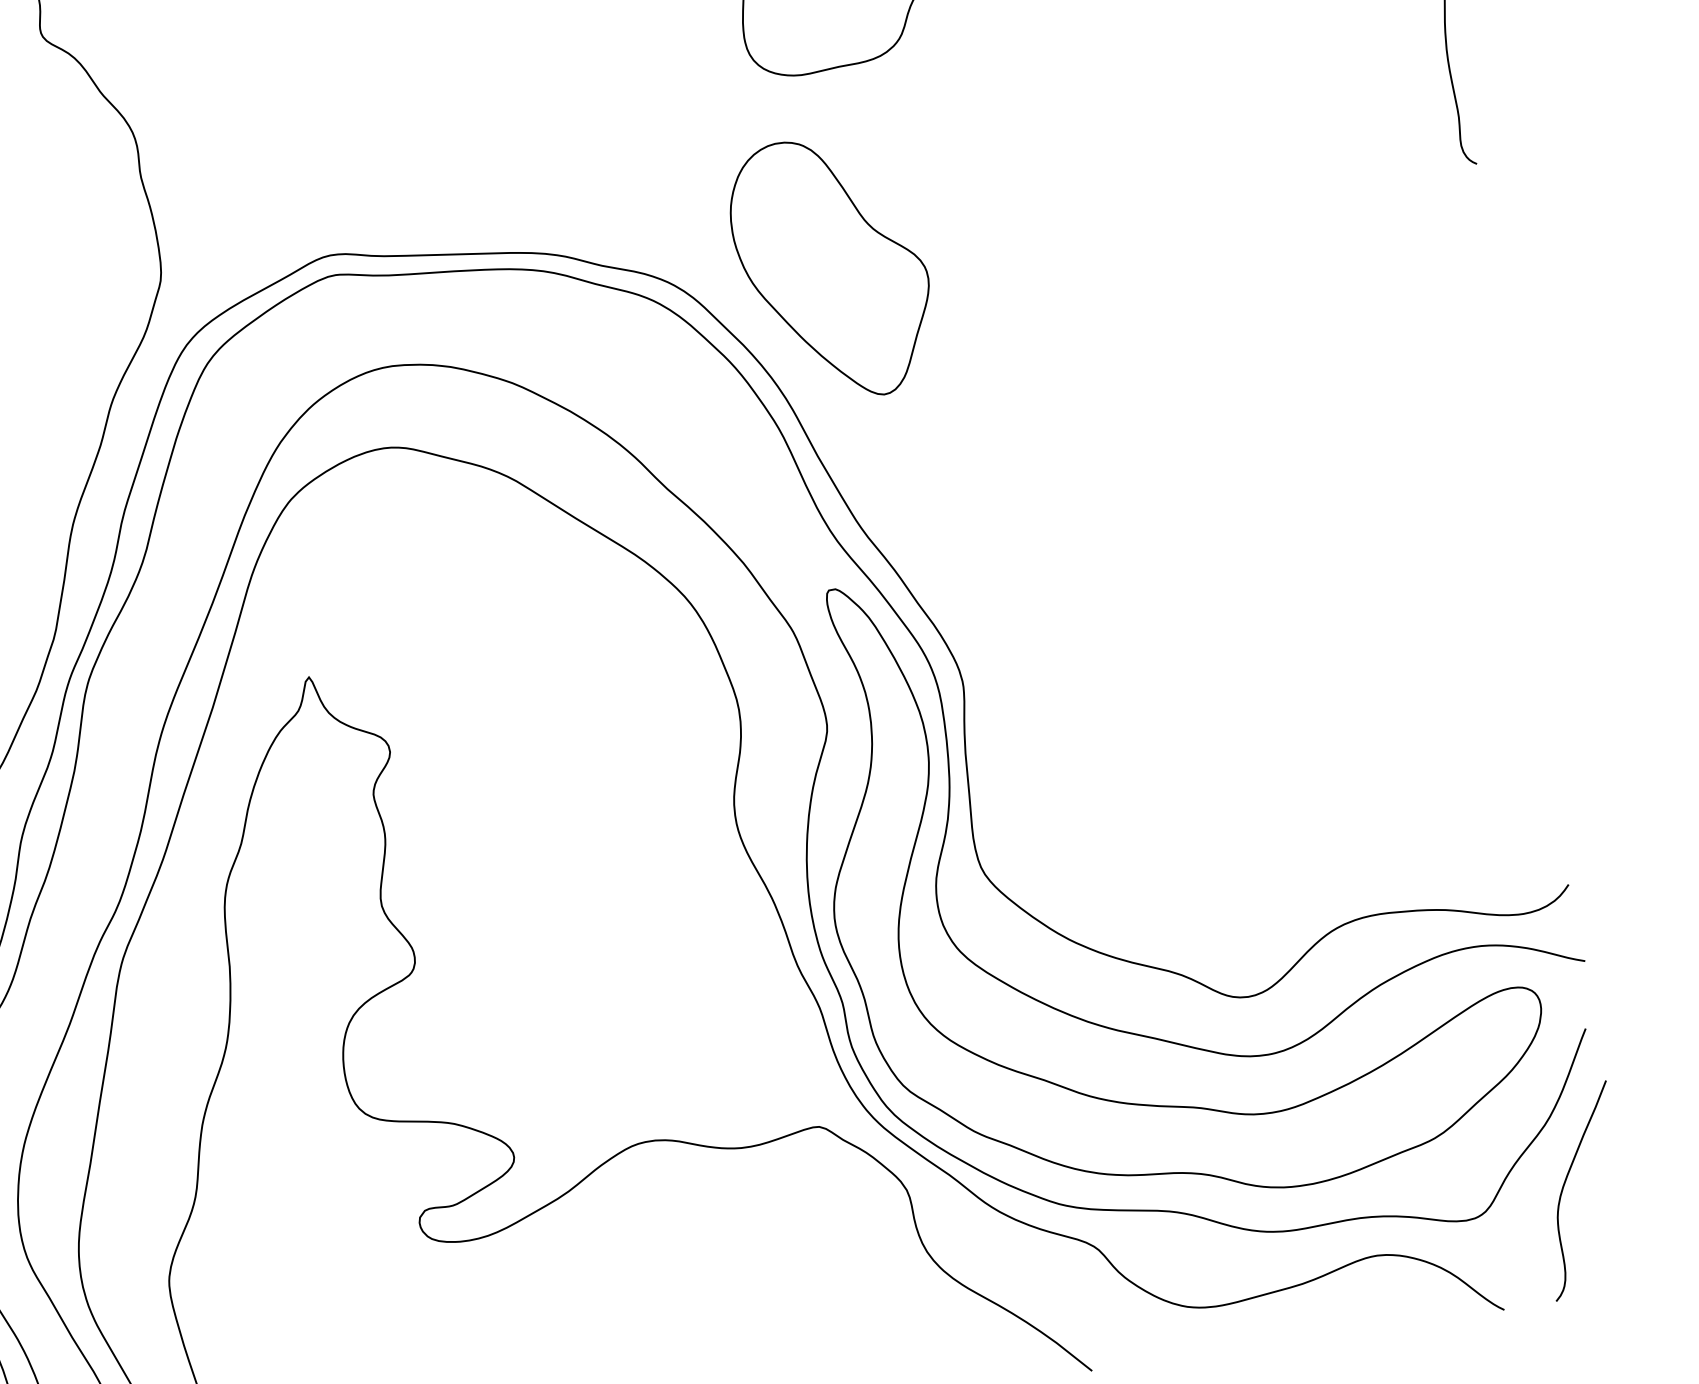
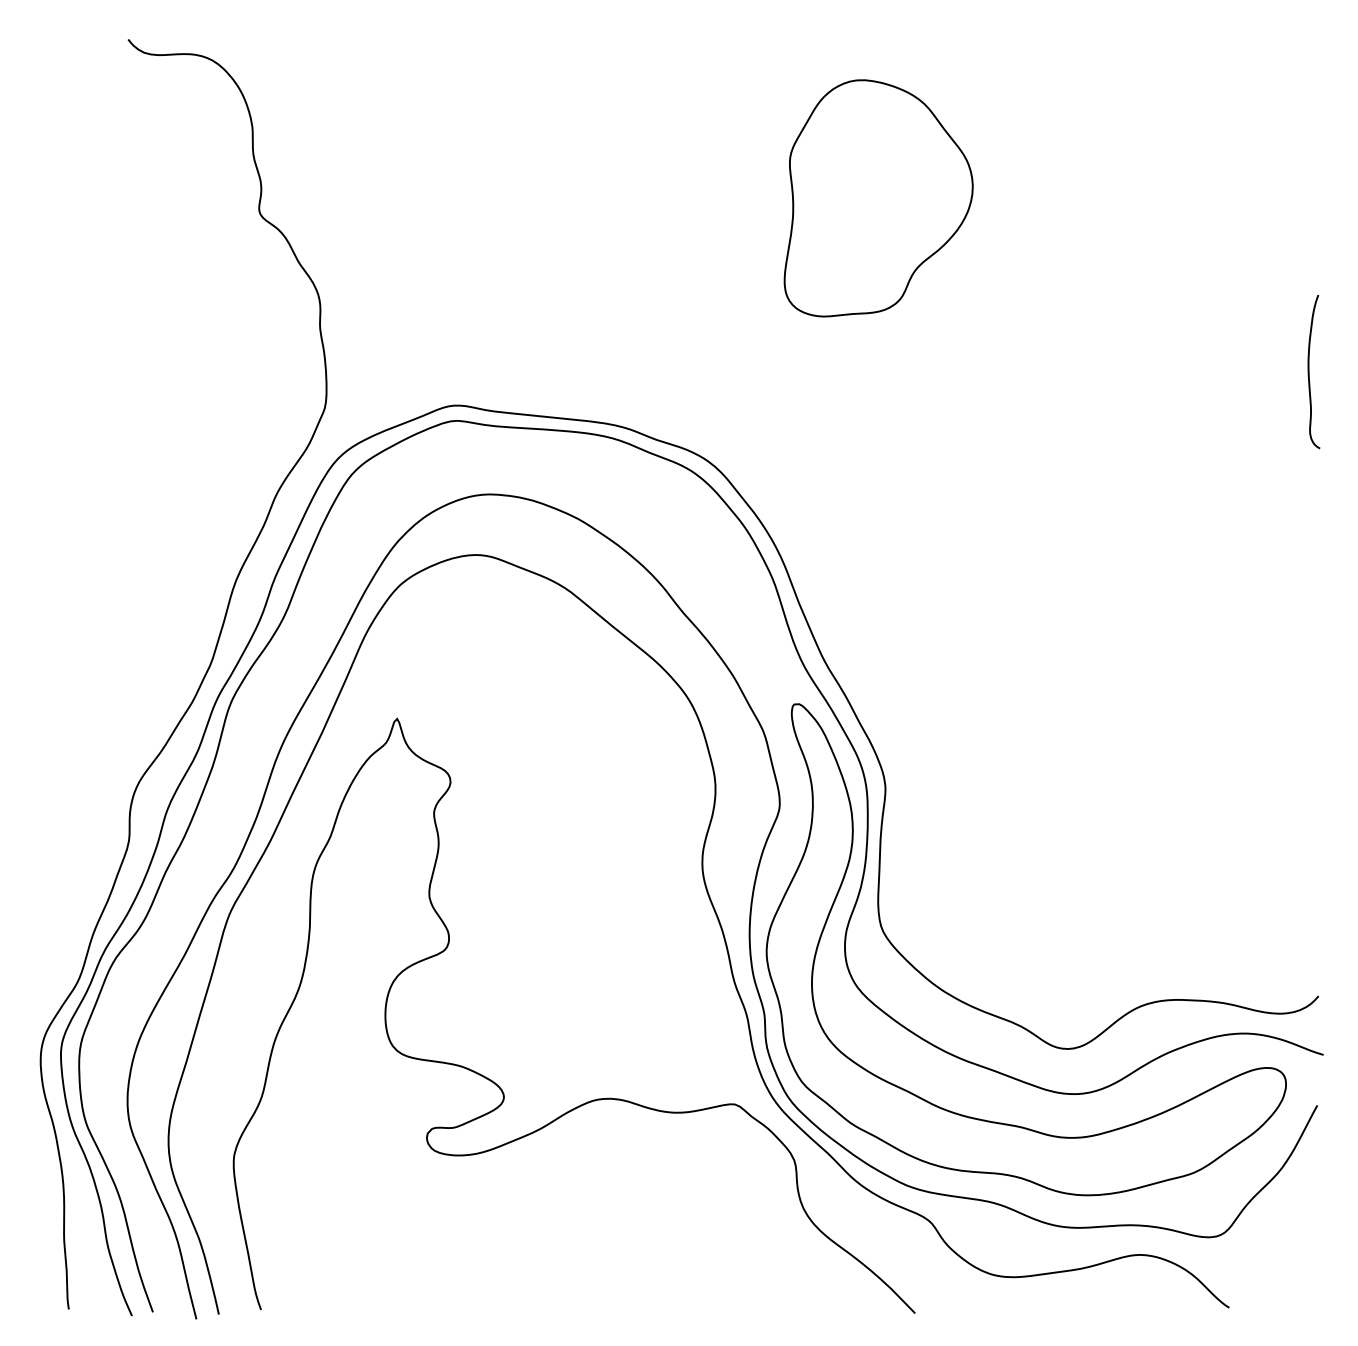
part: (831, 269) -> (827, 464), removed
curve: (1564, 1186) -> (1286, 1221), removed

